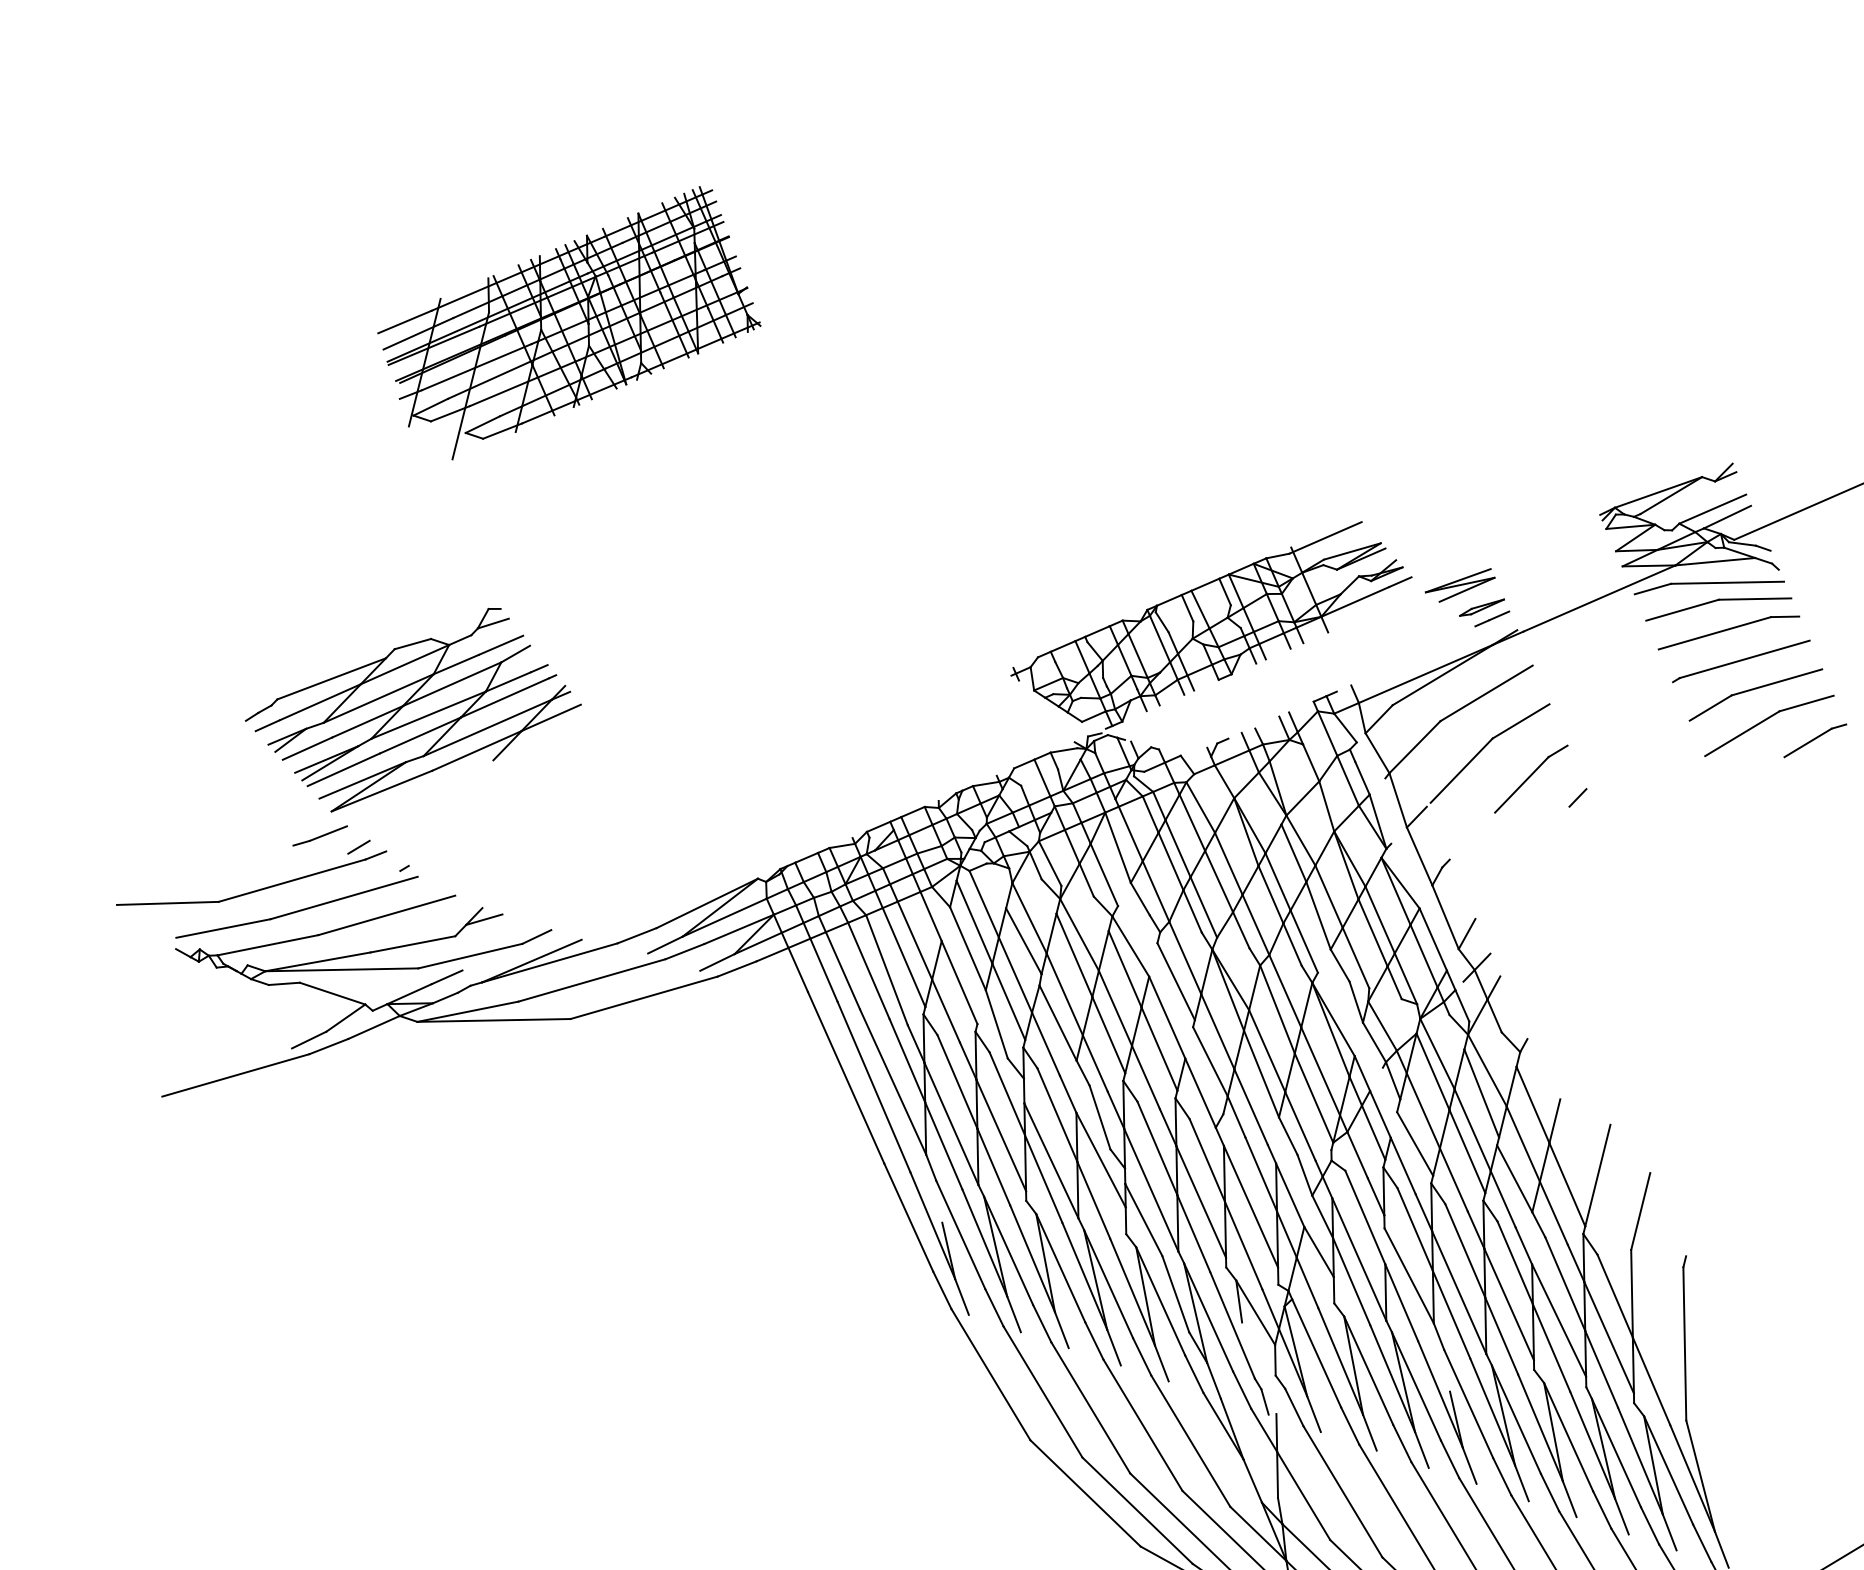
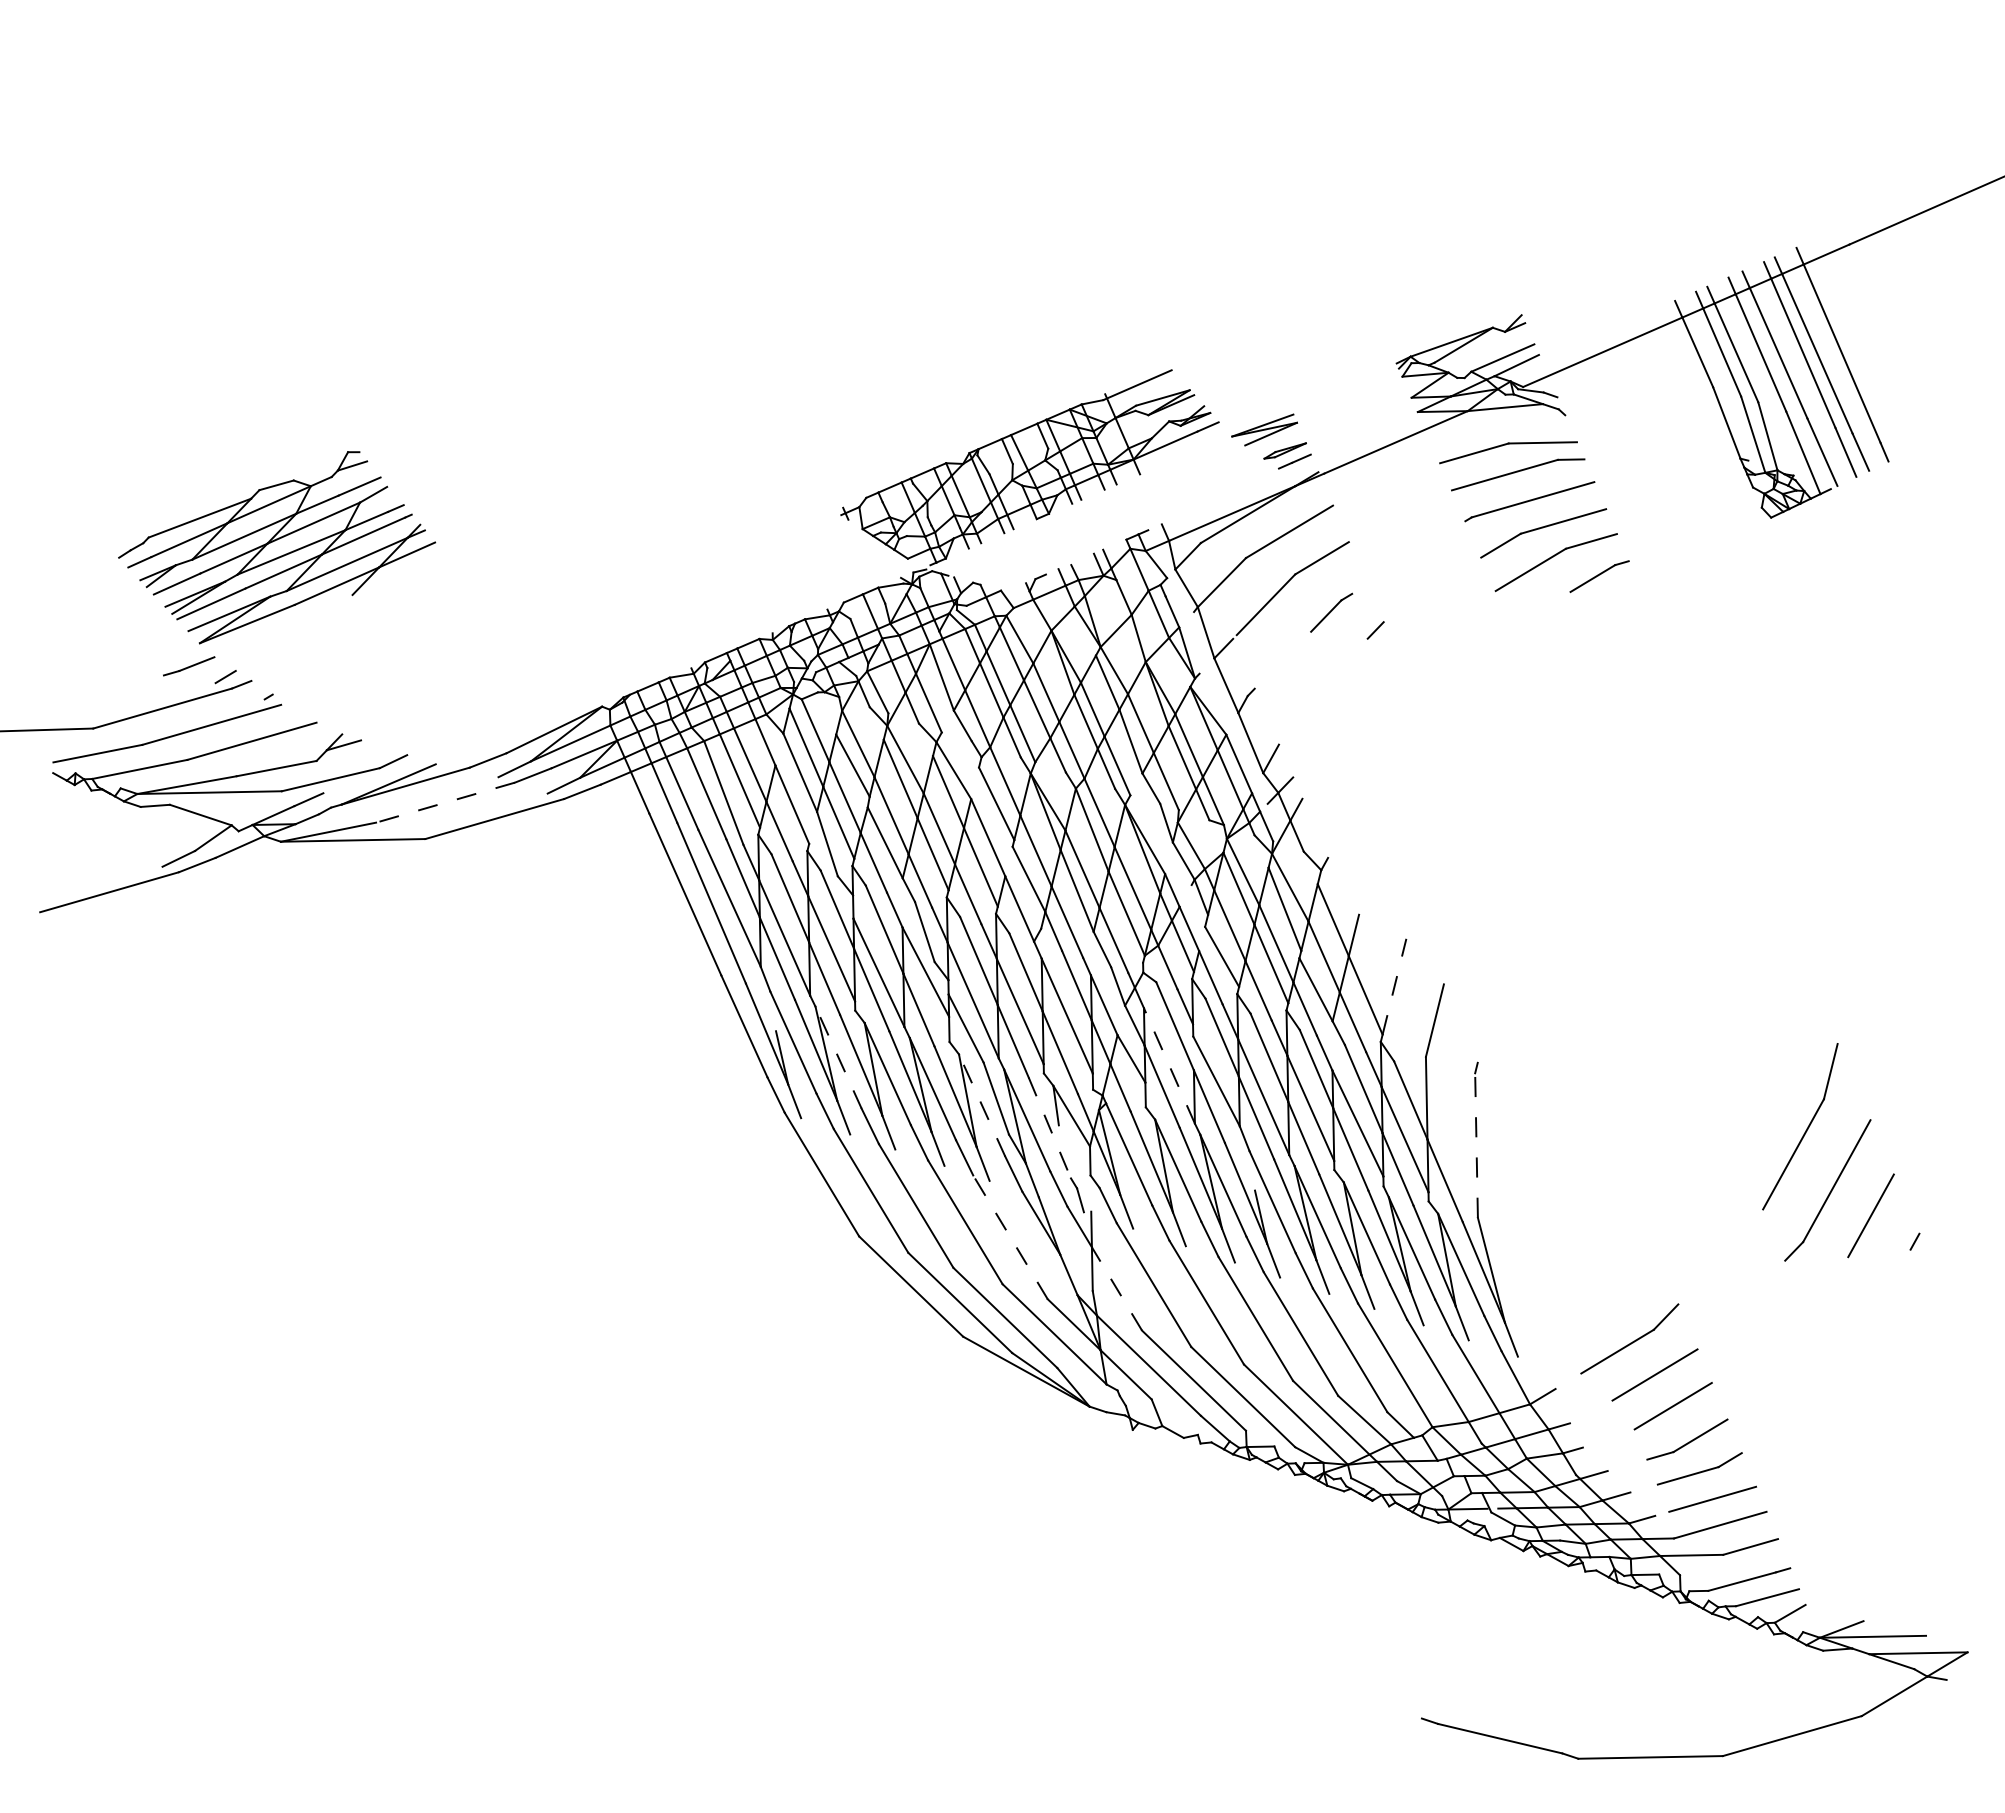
part: (568, 323) -> (423, 182), removed
part: (1709, 588) -> (1499, 432), removed
part: (1531, 778) -> (1331, 612), size x0.6
line: (591, 980) -> (445, 802), solid -> dashed
line: (1597, 1175) -> (1394, 986), solid -> dashed
line: (1008, 1250) -> (838, 1057), solid -> dashed
line: (1359, 1259) -> (1169, 1065), solid -> dashed
line: (1160, 1301) -> (981, 1105), solid -> dashed
line: (1232, 1325) -> (1049, 1128), solid -> dashed
line: (1684, 1343) -> (1476, 1145), solid -> dashed
line: (1190, 1440) -> (1010, 1236), solid -> dashed
line: (1303, 1495) -> (1116, 1288), solid -> dashed

